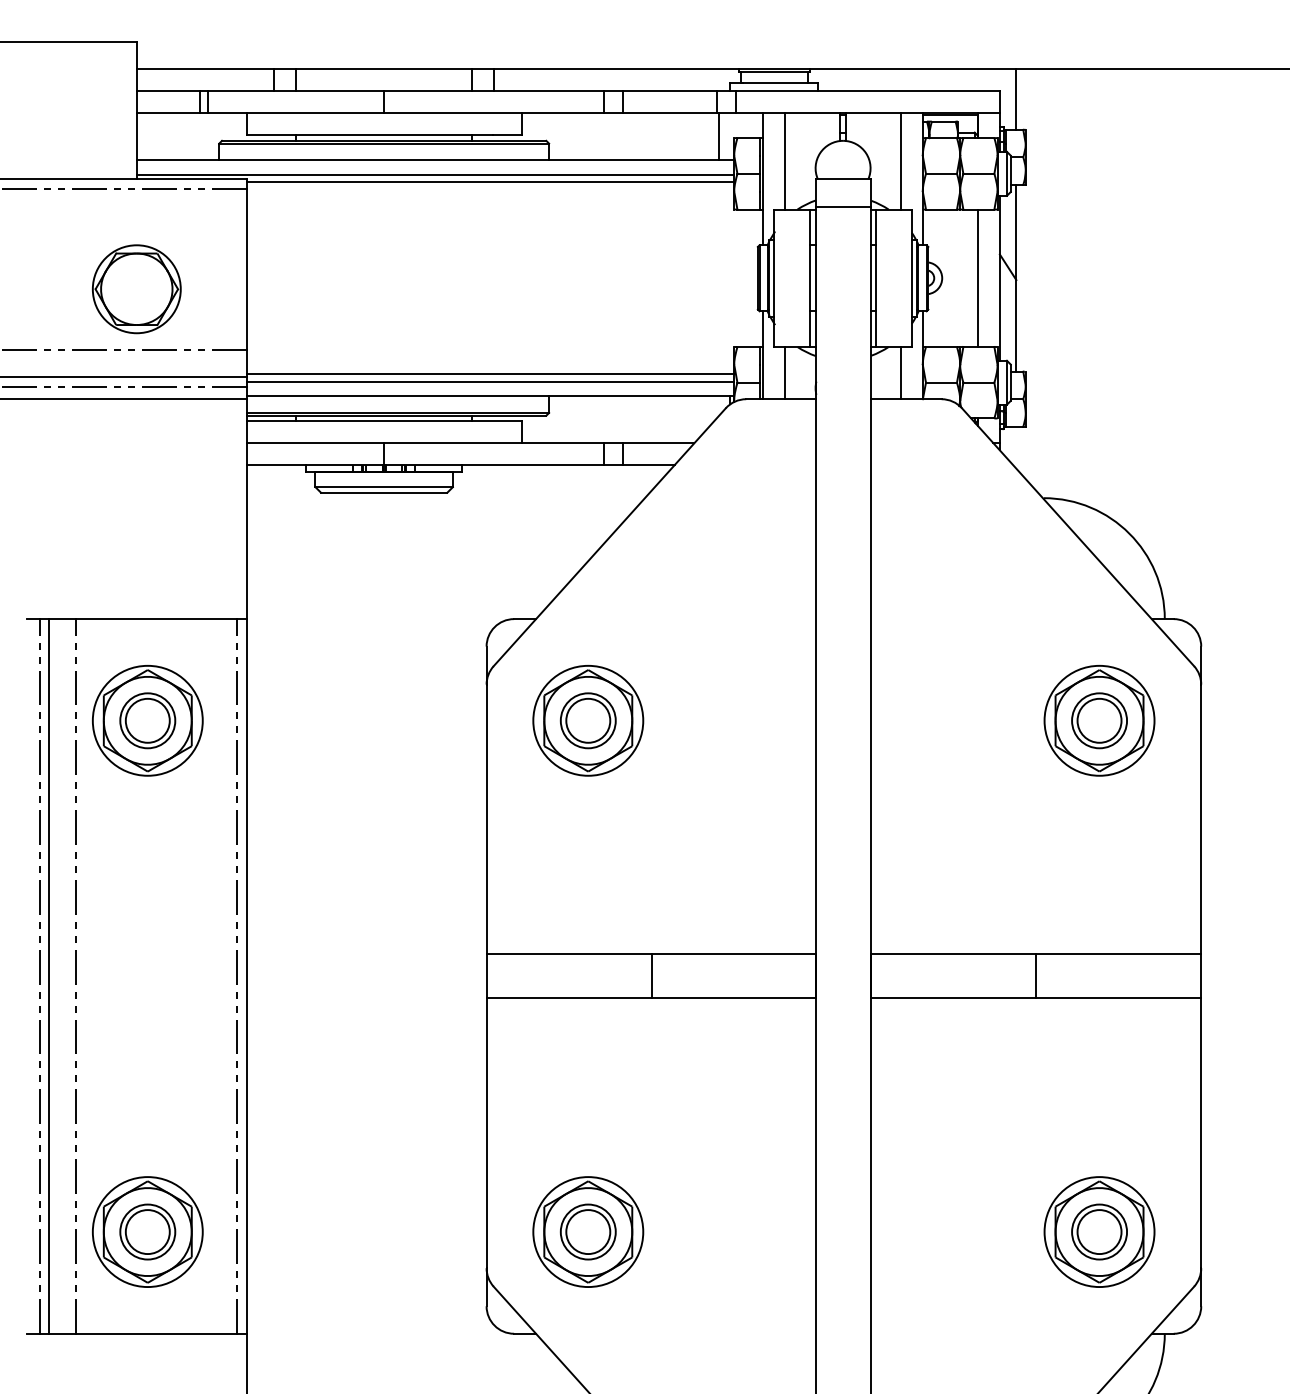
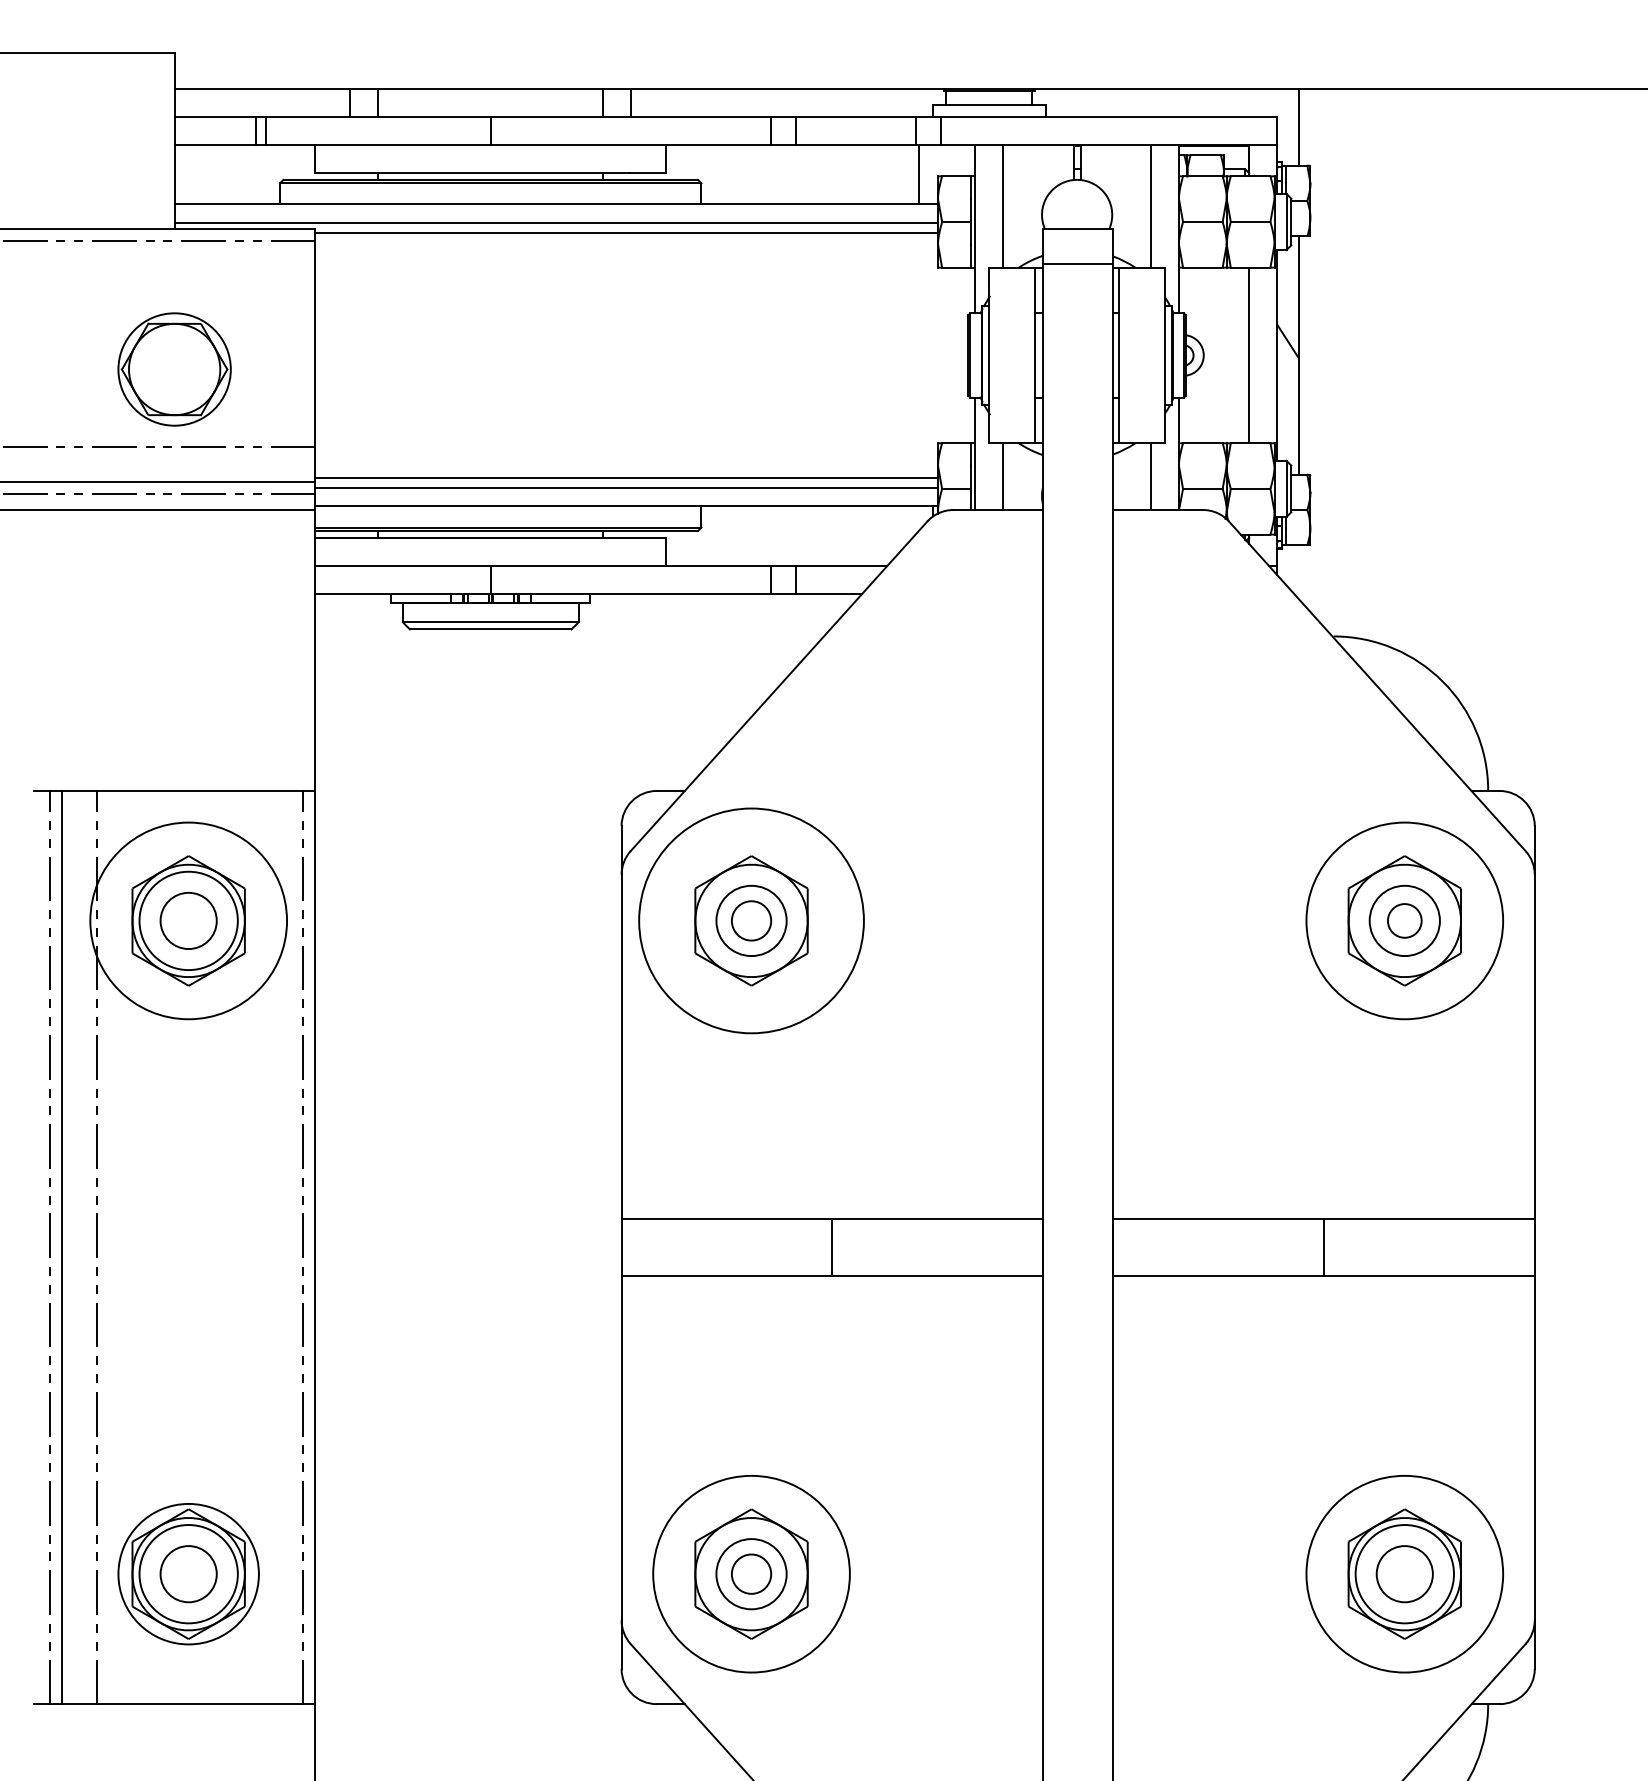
circle: (147, 720) -> (188, 920), size x1.4
circle: (147, 720) -> (188, 920), size x1.4
circle: (588, 720) -> (751, 920), size x0.7
circle: (588, 720) -> (751, 920), size x1.6
circle: (1099, 720) -> (1404, 920), size x0.6
circle: (1099, 720) -> (1404, 920), size x1.4
circle: (588, 1231) -> (751, 1573), size x1.4
circle: (1099, 1231) -> (1404, 1573), size x1.4
circle: (147, 1232) -> (188, 1574), size x1.4
circle: (588, 1232) -> (751, 1574), size x0.7
circle: (1099, 1232) -> (1404, 1574), size x1.4

